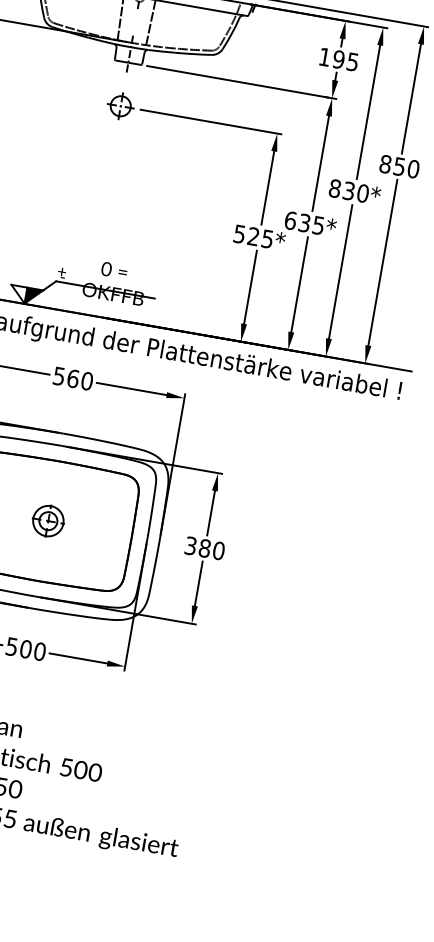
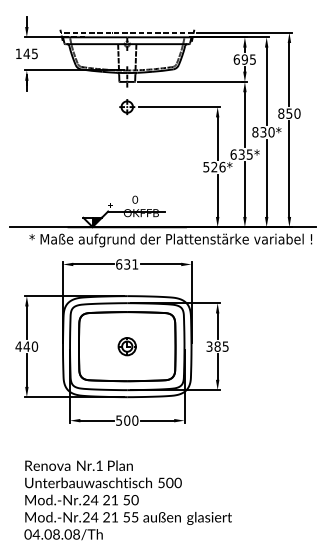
text: (324, 56) -> (236, 59), 195 -> 695
text: (267, 237) -> (222, 166), 525* -> 526*
text: (73, 378) -> (127, 264), 560 -> 631
text: (218, 550) -> (225, 346), 380 -> 385

